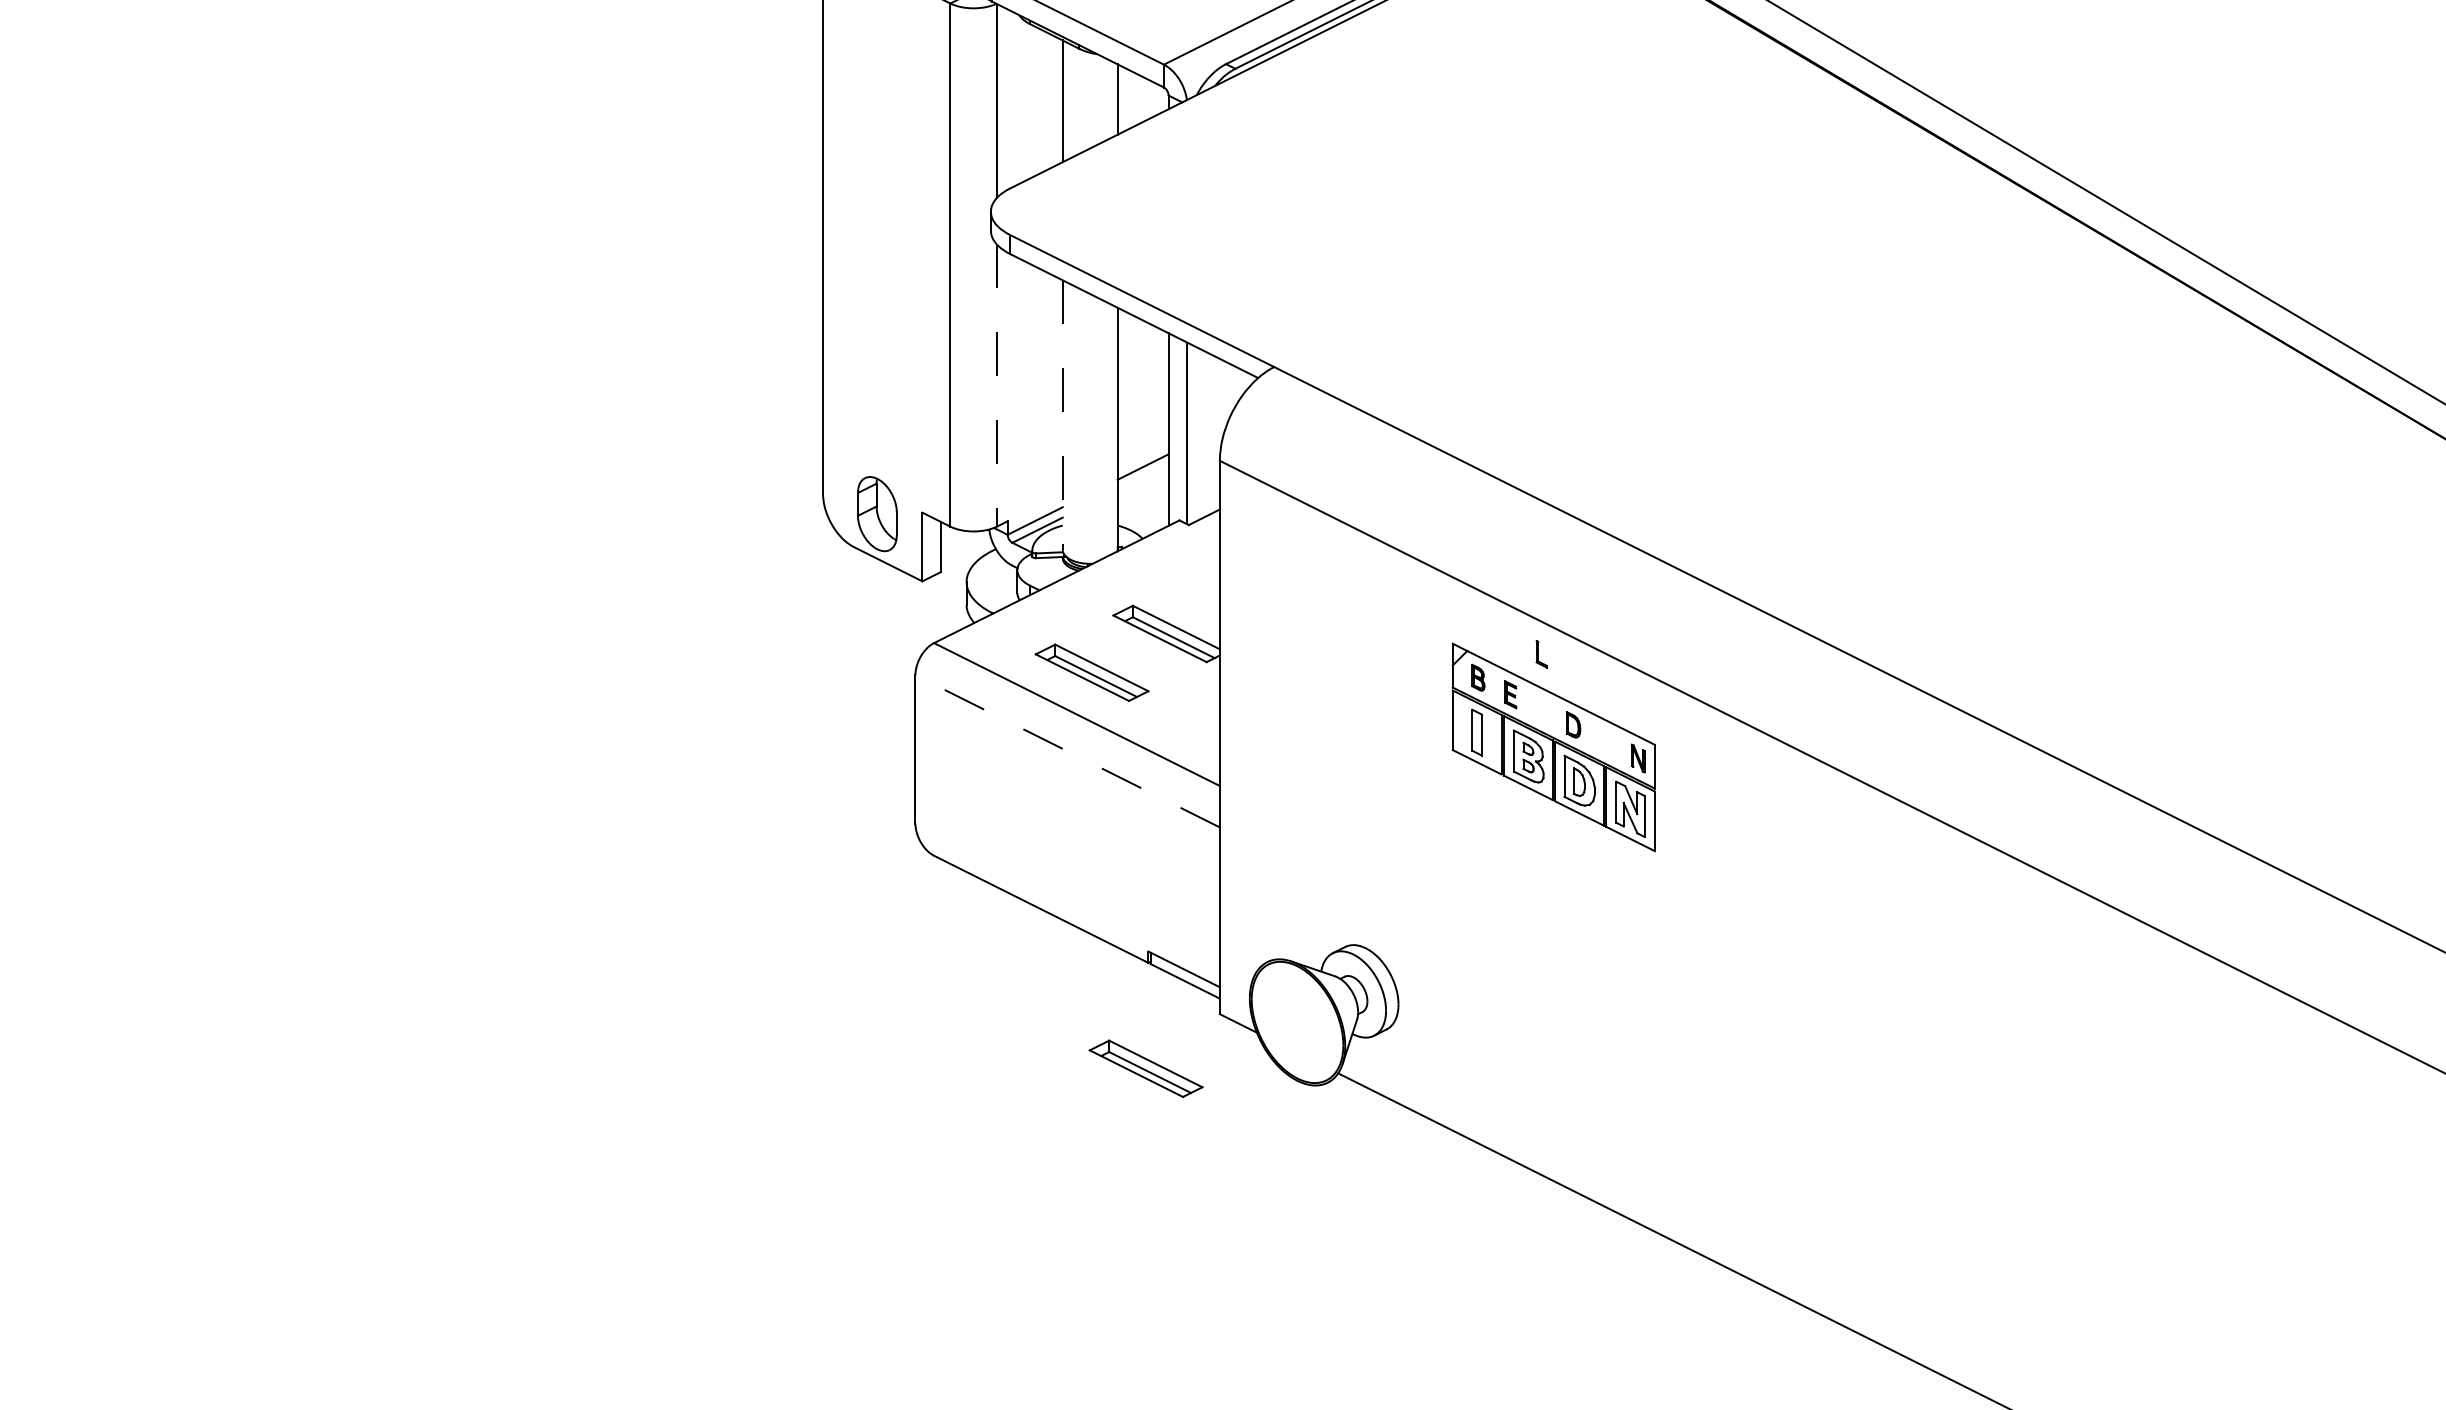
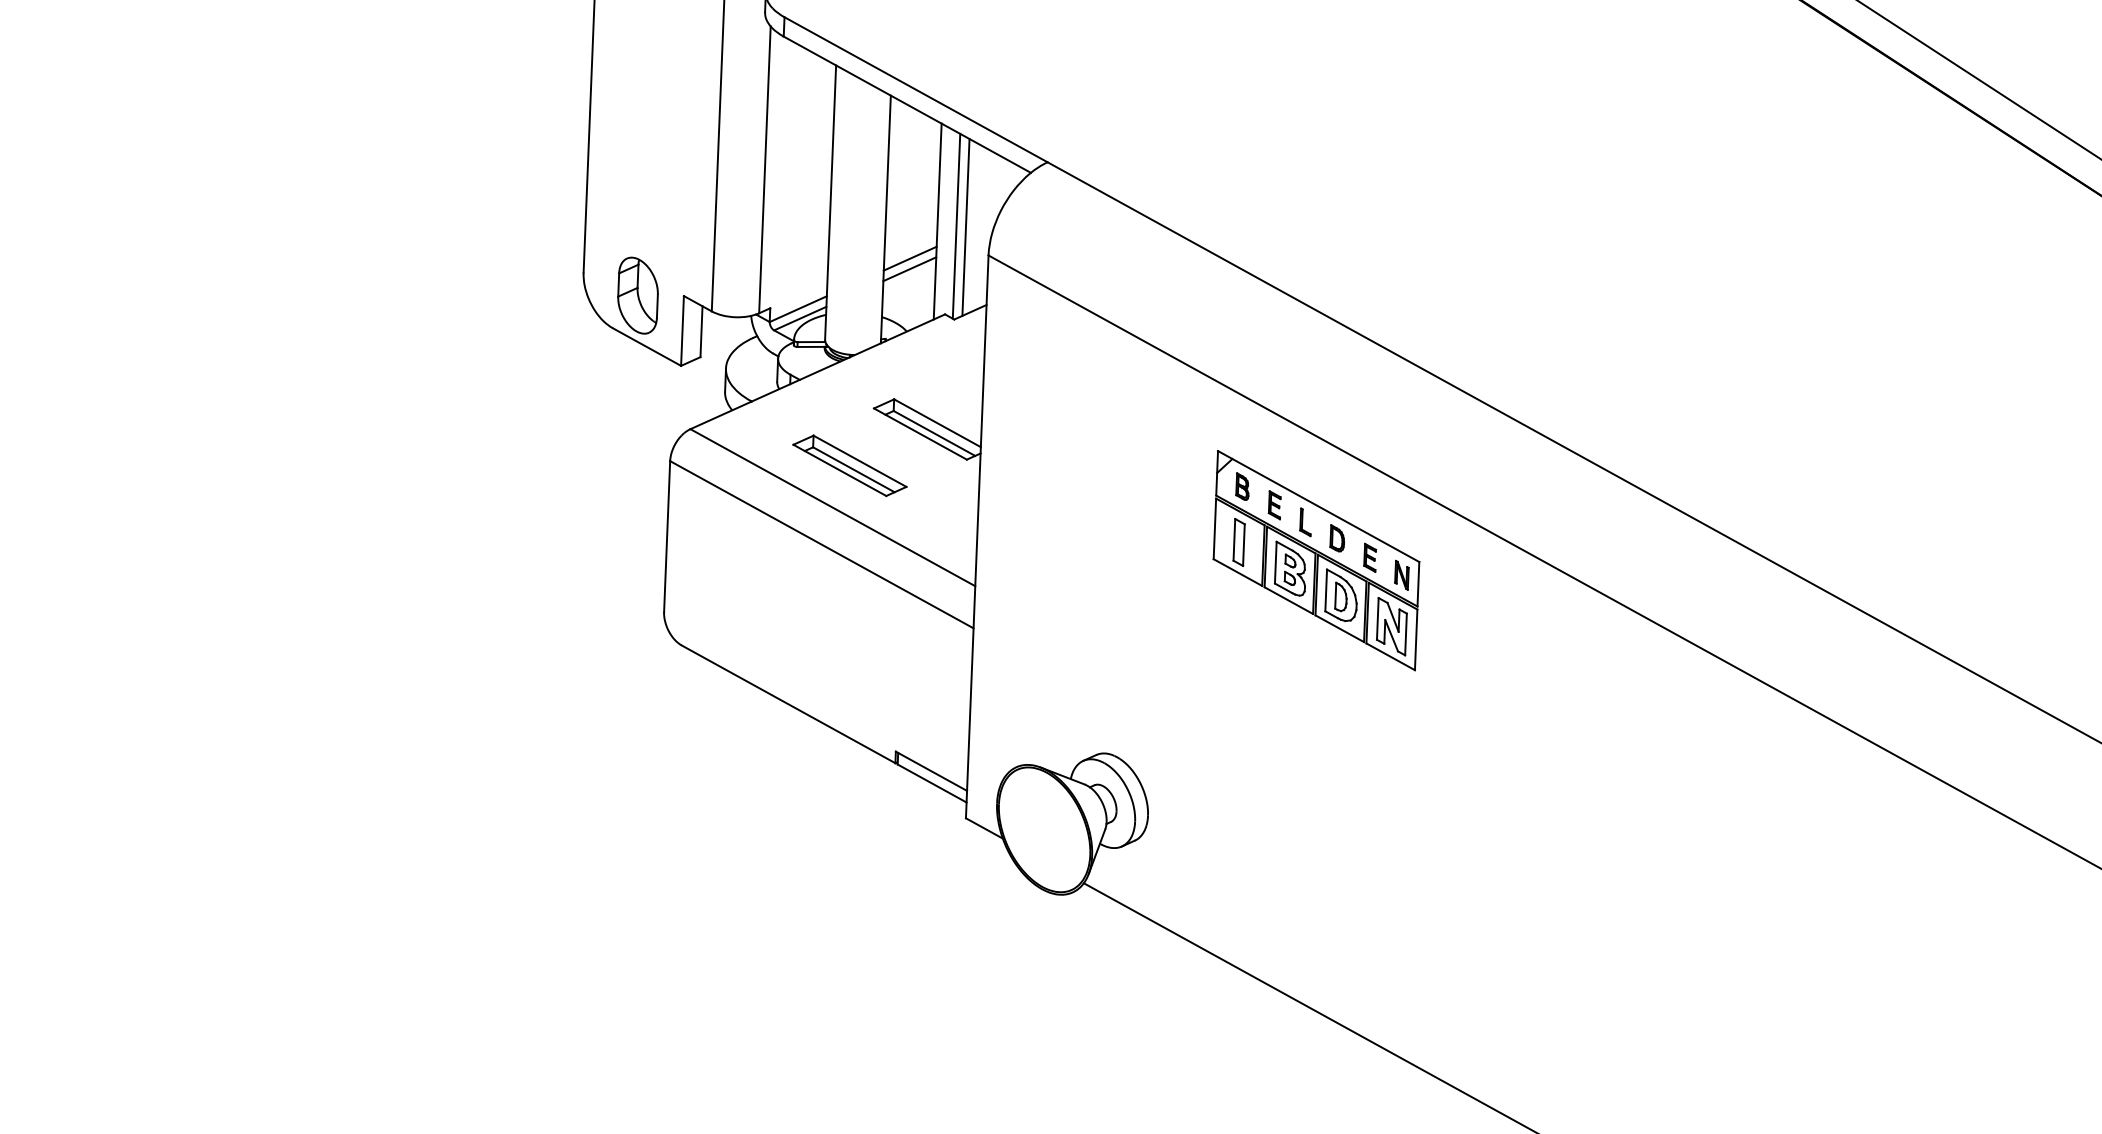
line: (996, 386) -> (764, 170), dashed -> solid
line: (1062, 415) -> (830, 202), dashed -> solid
line: (1196, 434) -> (965, 227), added
line: (1142, 477) -> (909, 269), added
part: (1541, 654) -> (1305, 522), moved
part: (1605, 742) -> (1369, 557), added
line: (1067, 751) -> (821, 544), dashed -> solid
part: (1145, 1068) -> (888, 870), removed

